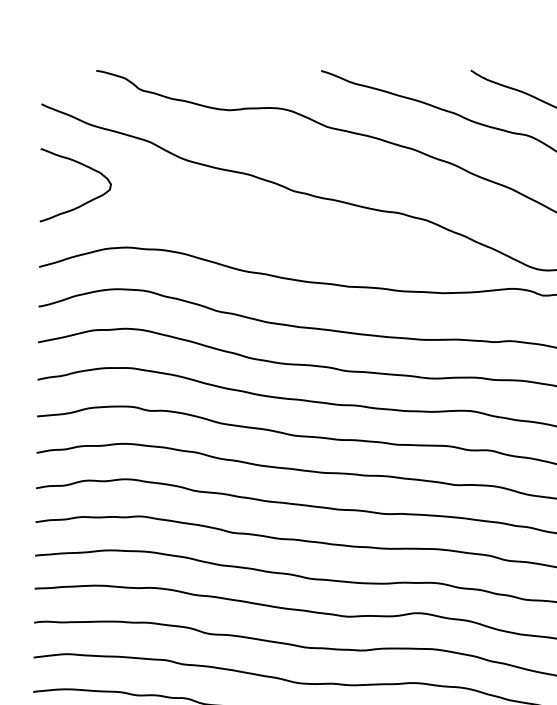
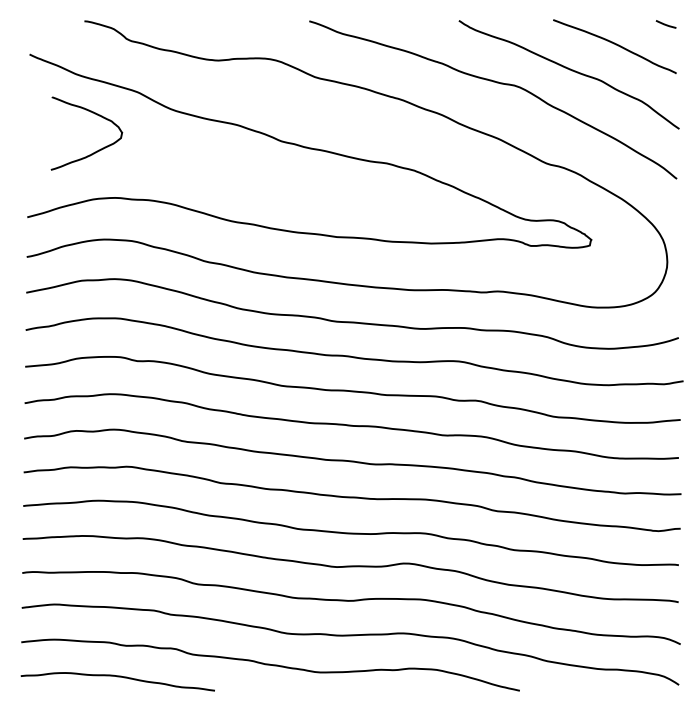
curve: (87, 201) -> (98, 149), moved

